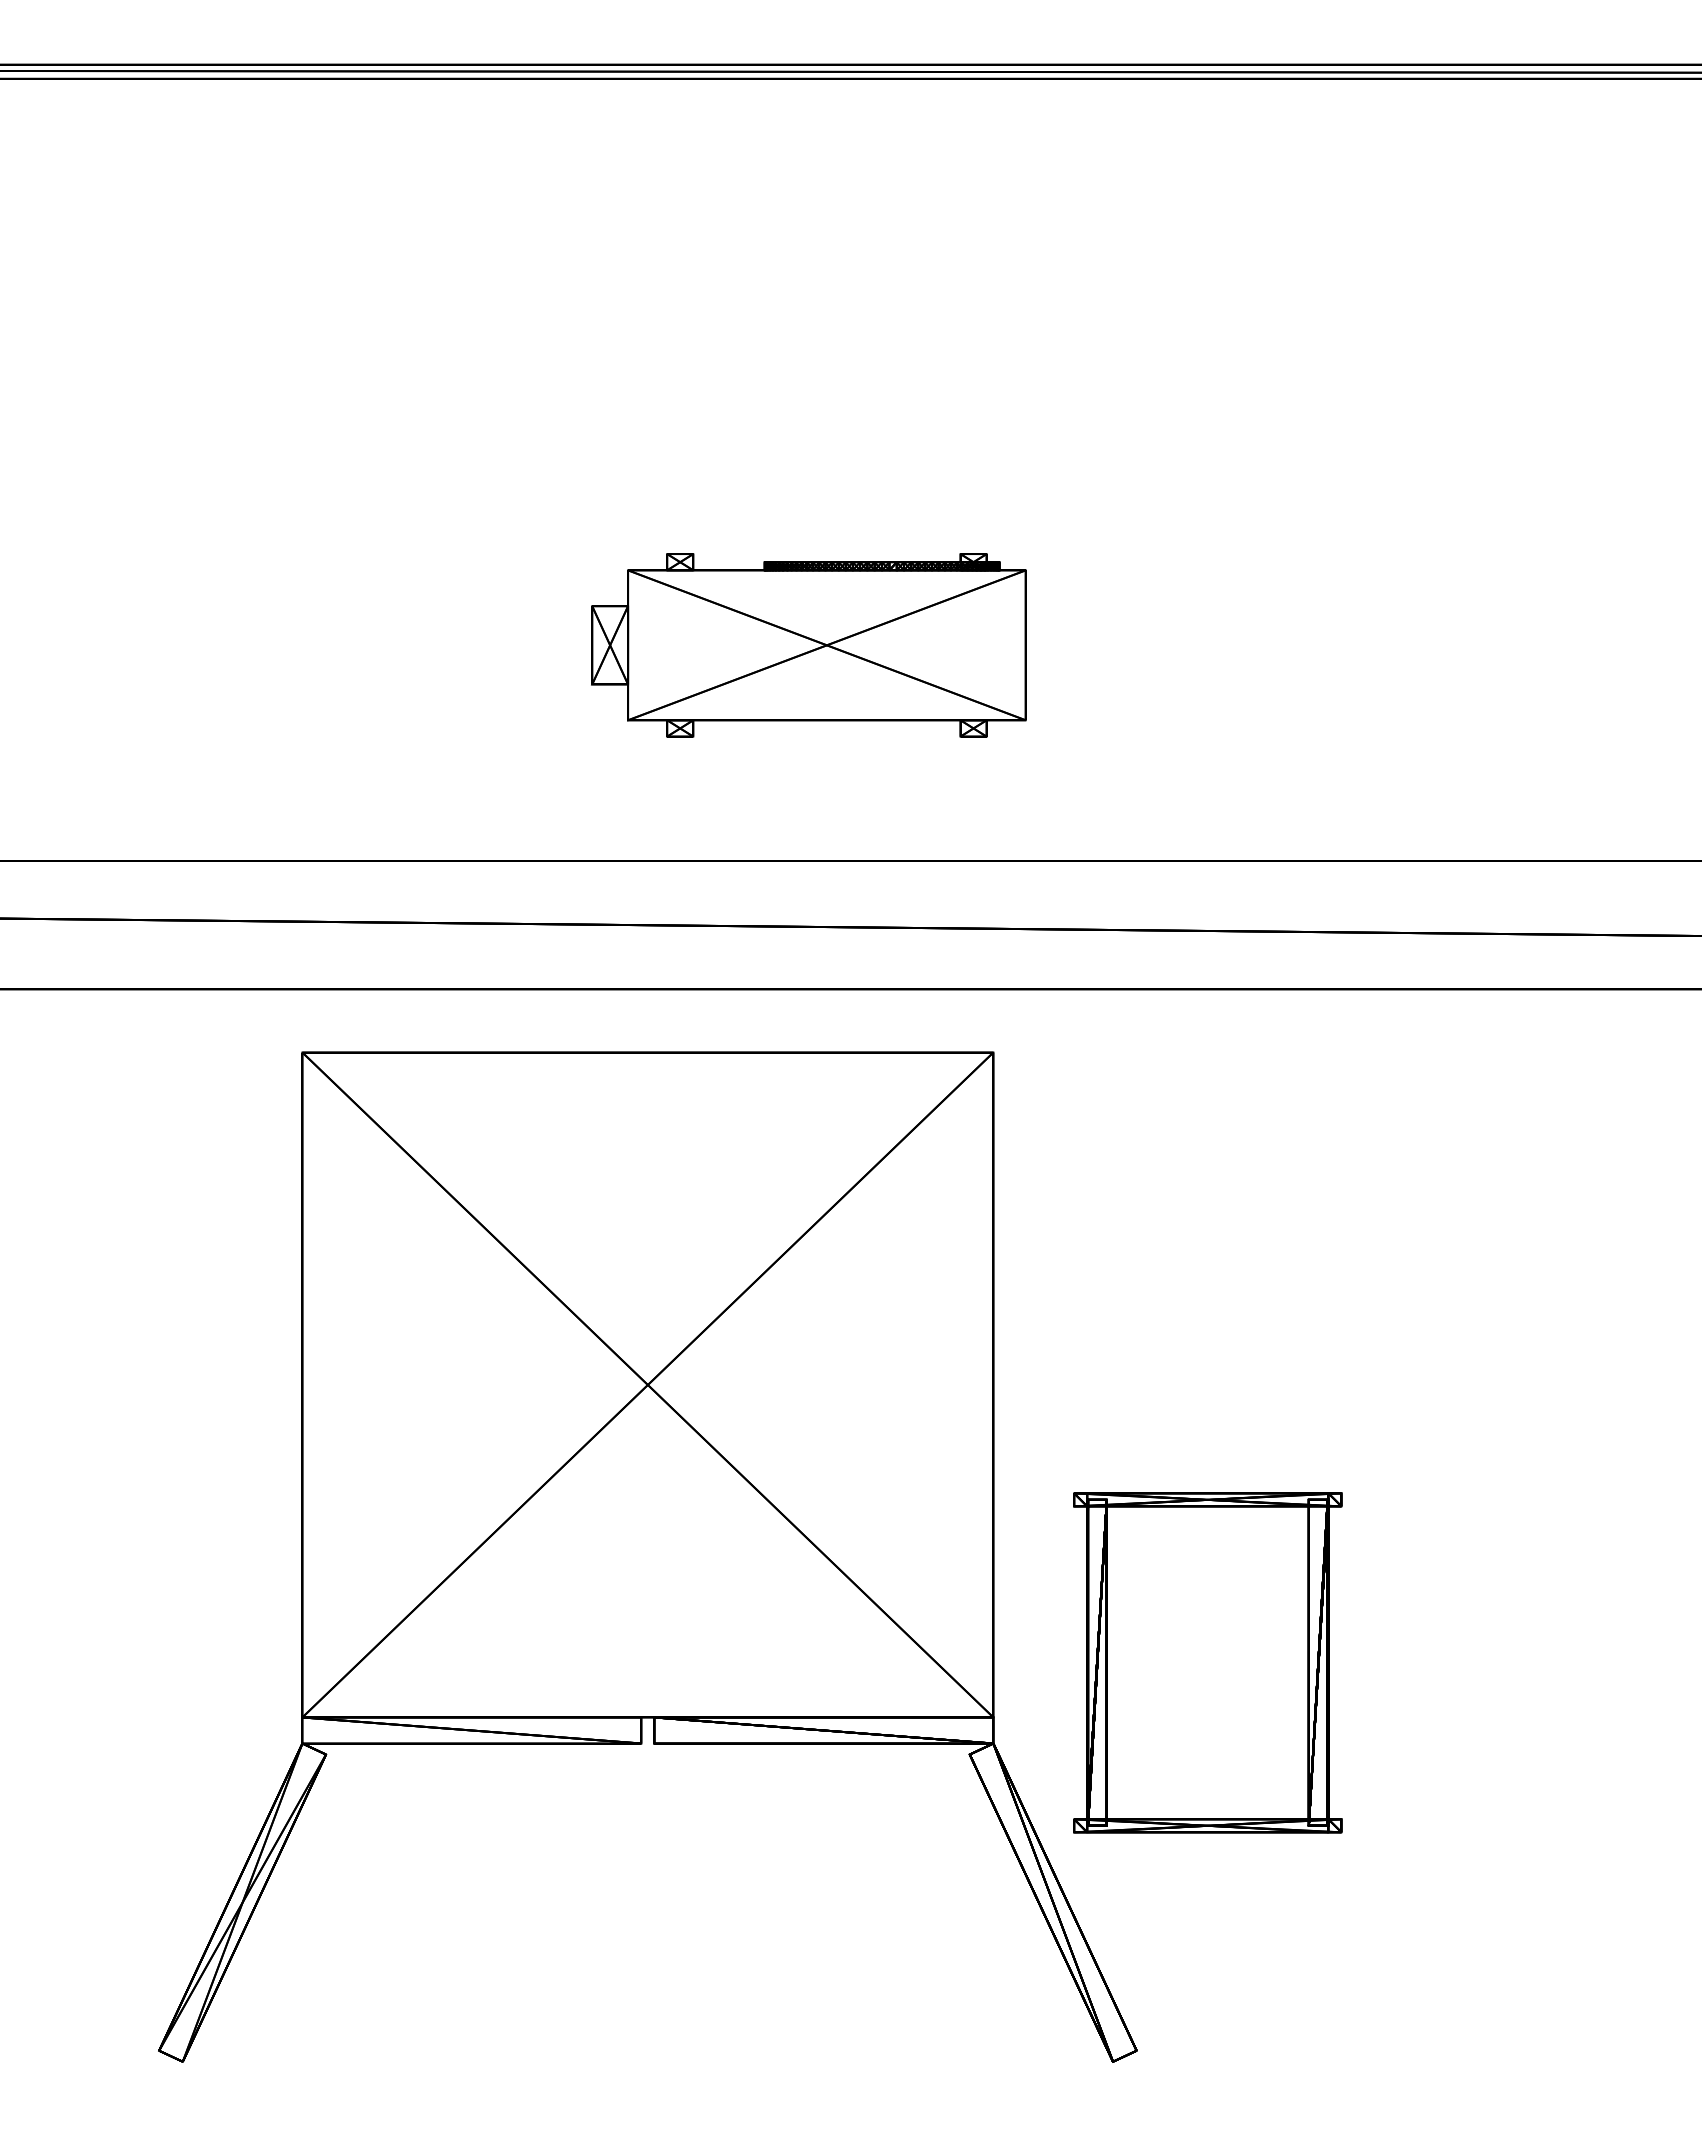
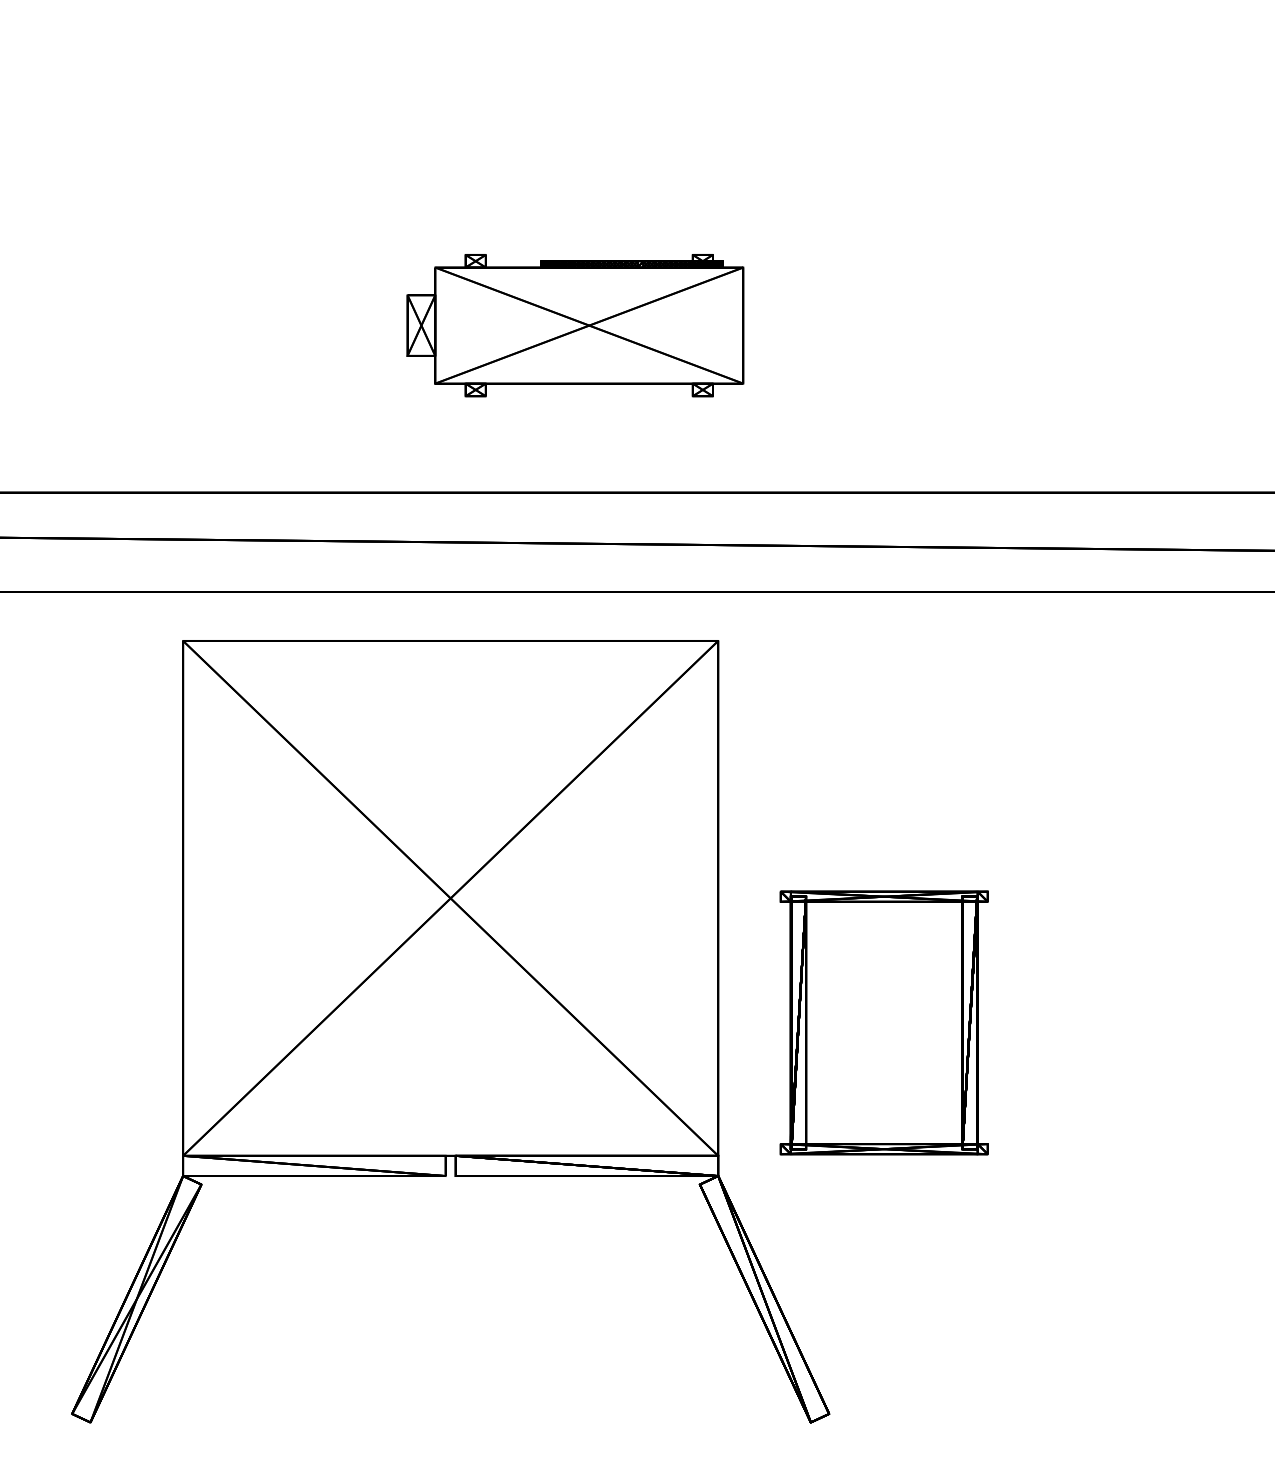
part: (1207, 1662) -> (884, 1022), moved

